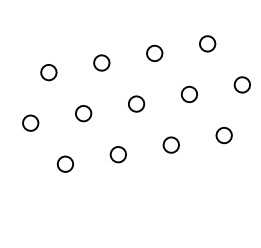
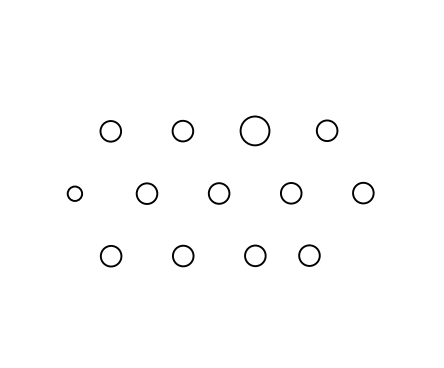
circle: (154, 53) -> (254, 130), size x1.4
circle: (30, 122) -> (74, 193), size x0.7
circle: (224, 135) -> (309, 255), moved

